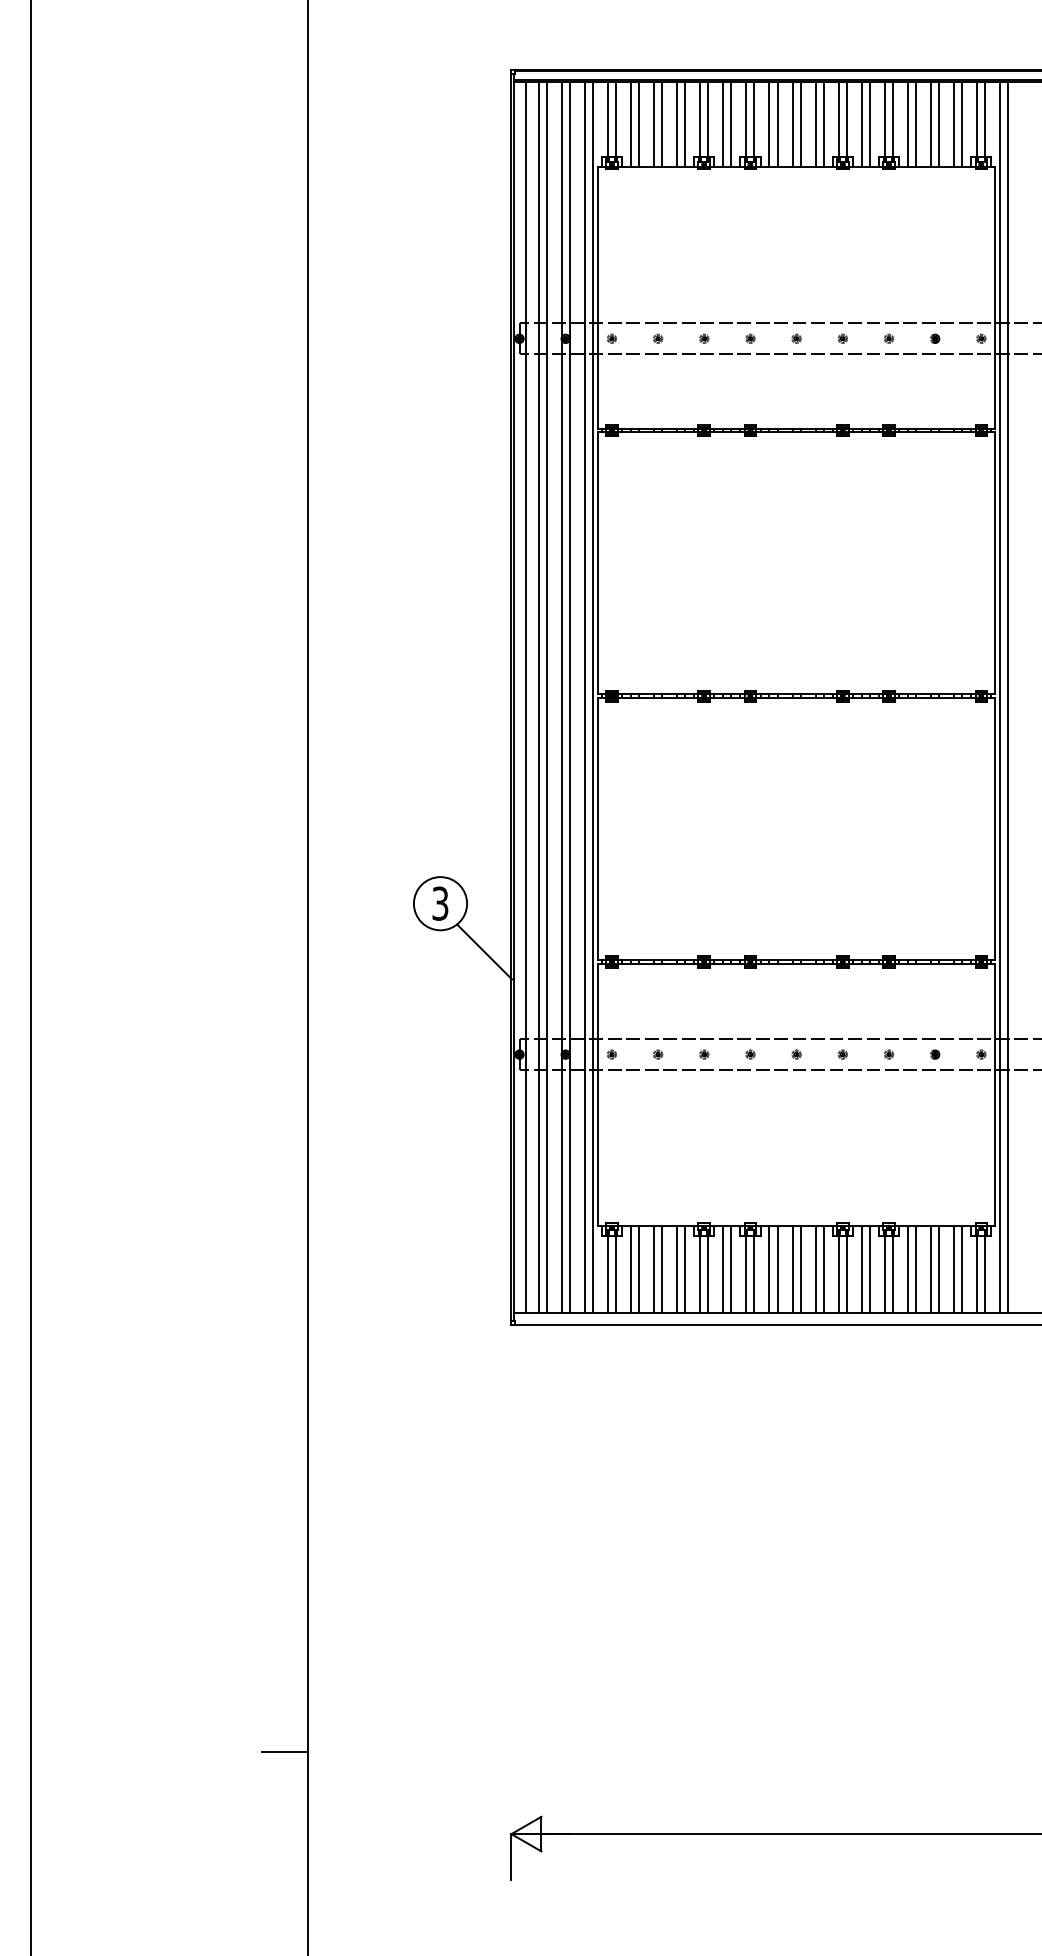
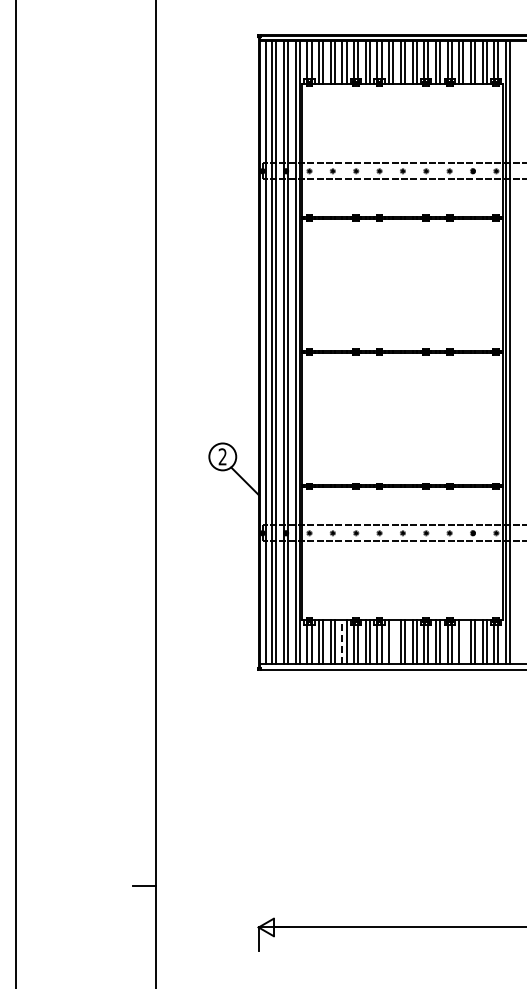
text: (439, 902) -> (222, 456), 3 -> 2
line: (677, 1268) -> (342, 641), solid -> dashed
line: (778, 1268) -> (393, 641), removed
line: (916, 1268) -> (463, 641), removed

